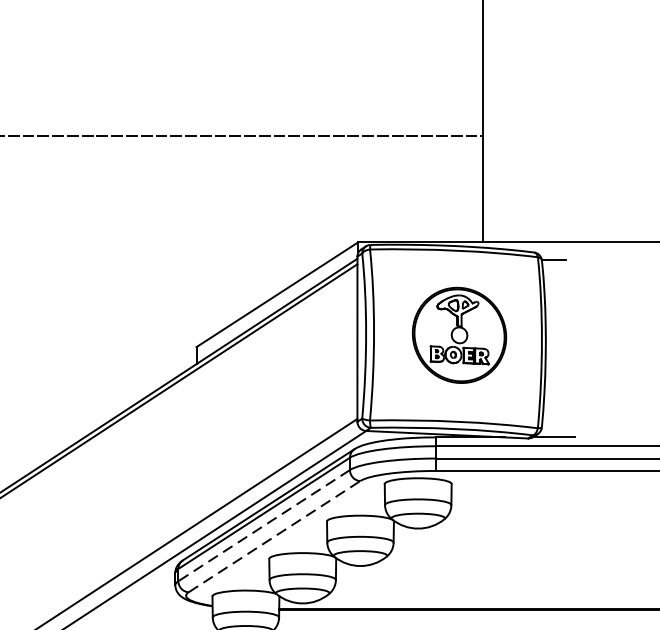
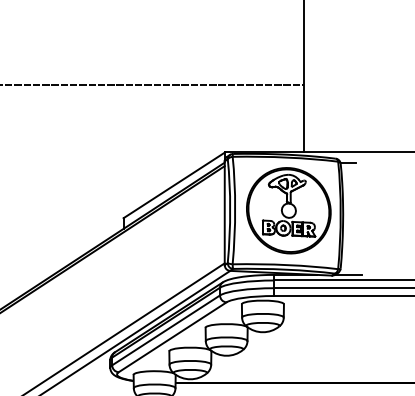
part: (458, 334) -> (288, 210), size x1.43
line: (263, 525) -> (165, 330), dashed -> solid
line: (275, 536) -> (173, 337), dashed -> solid

